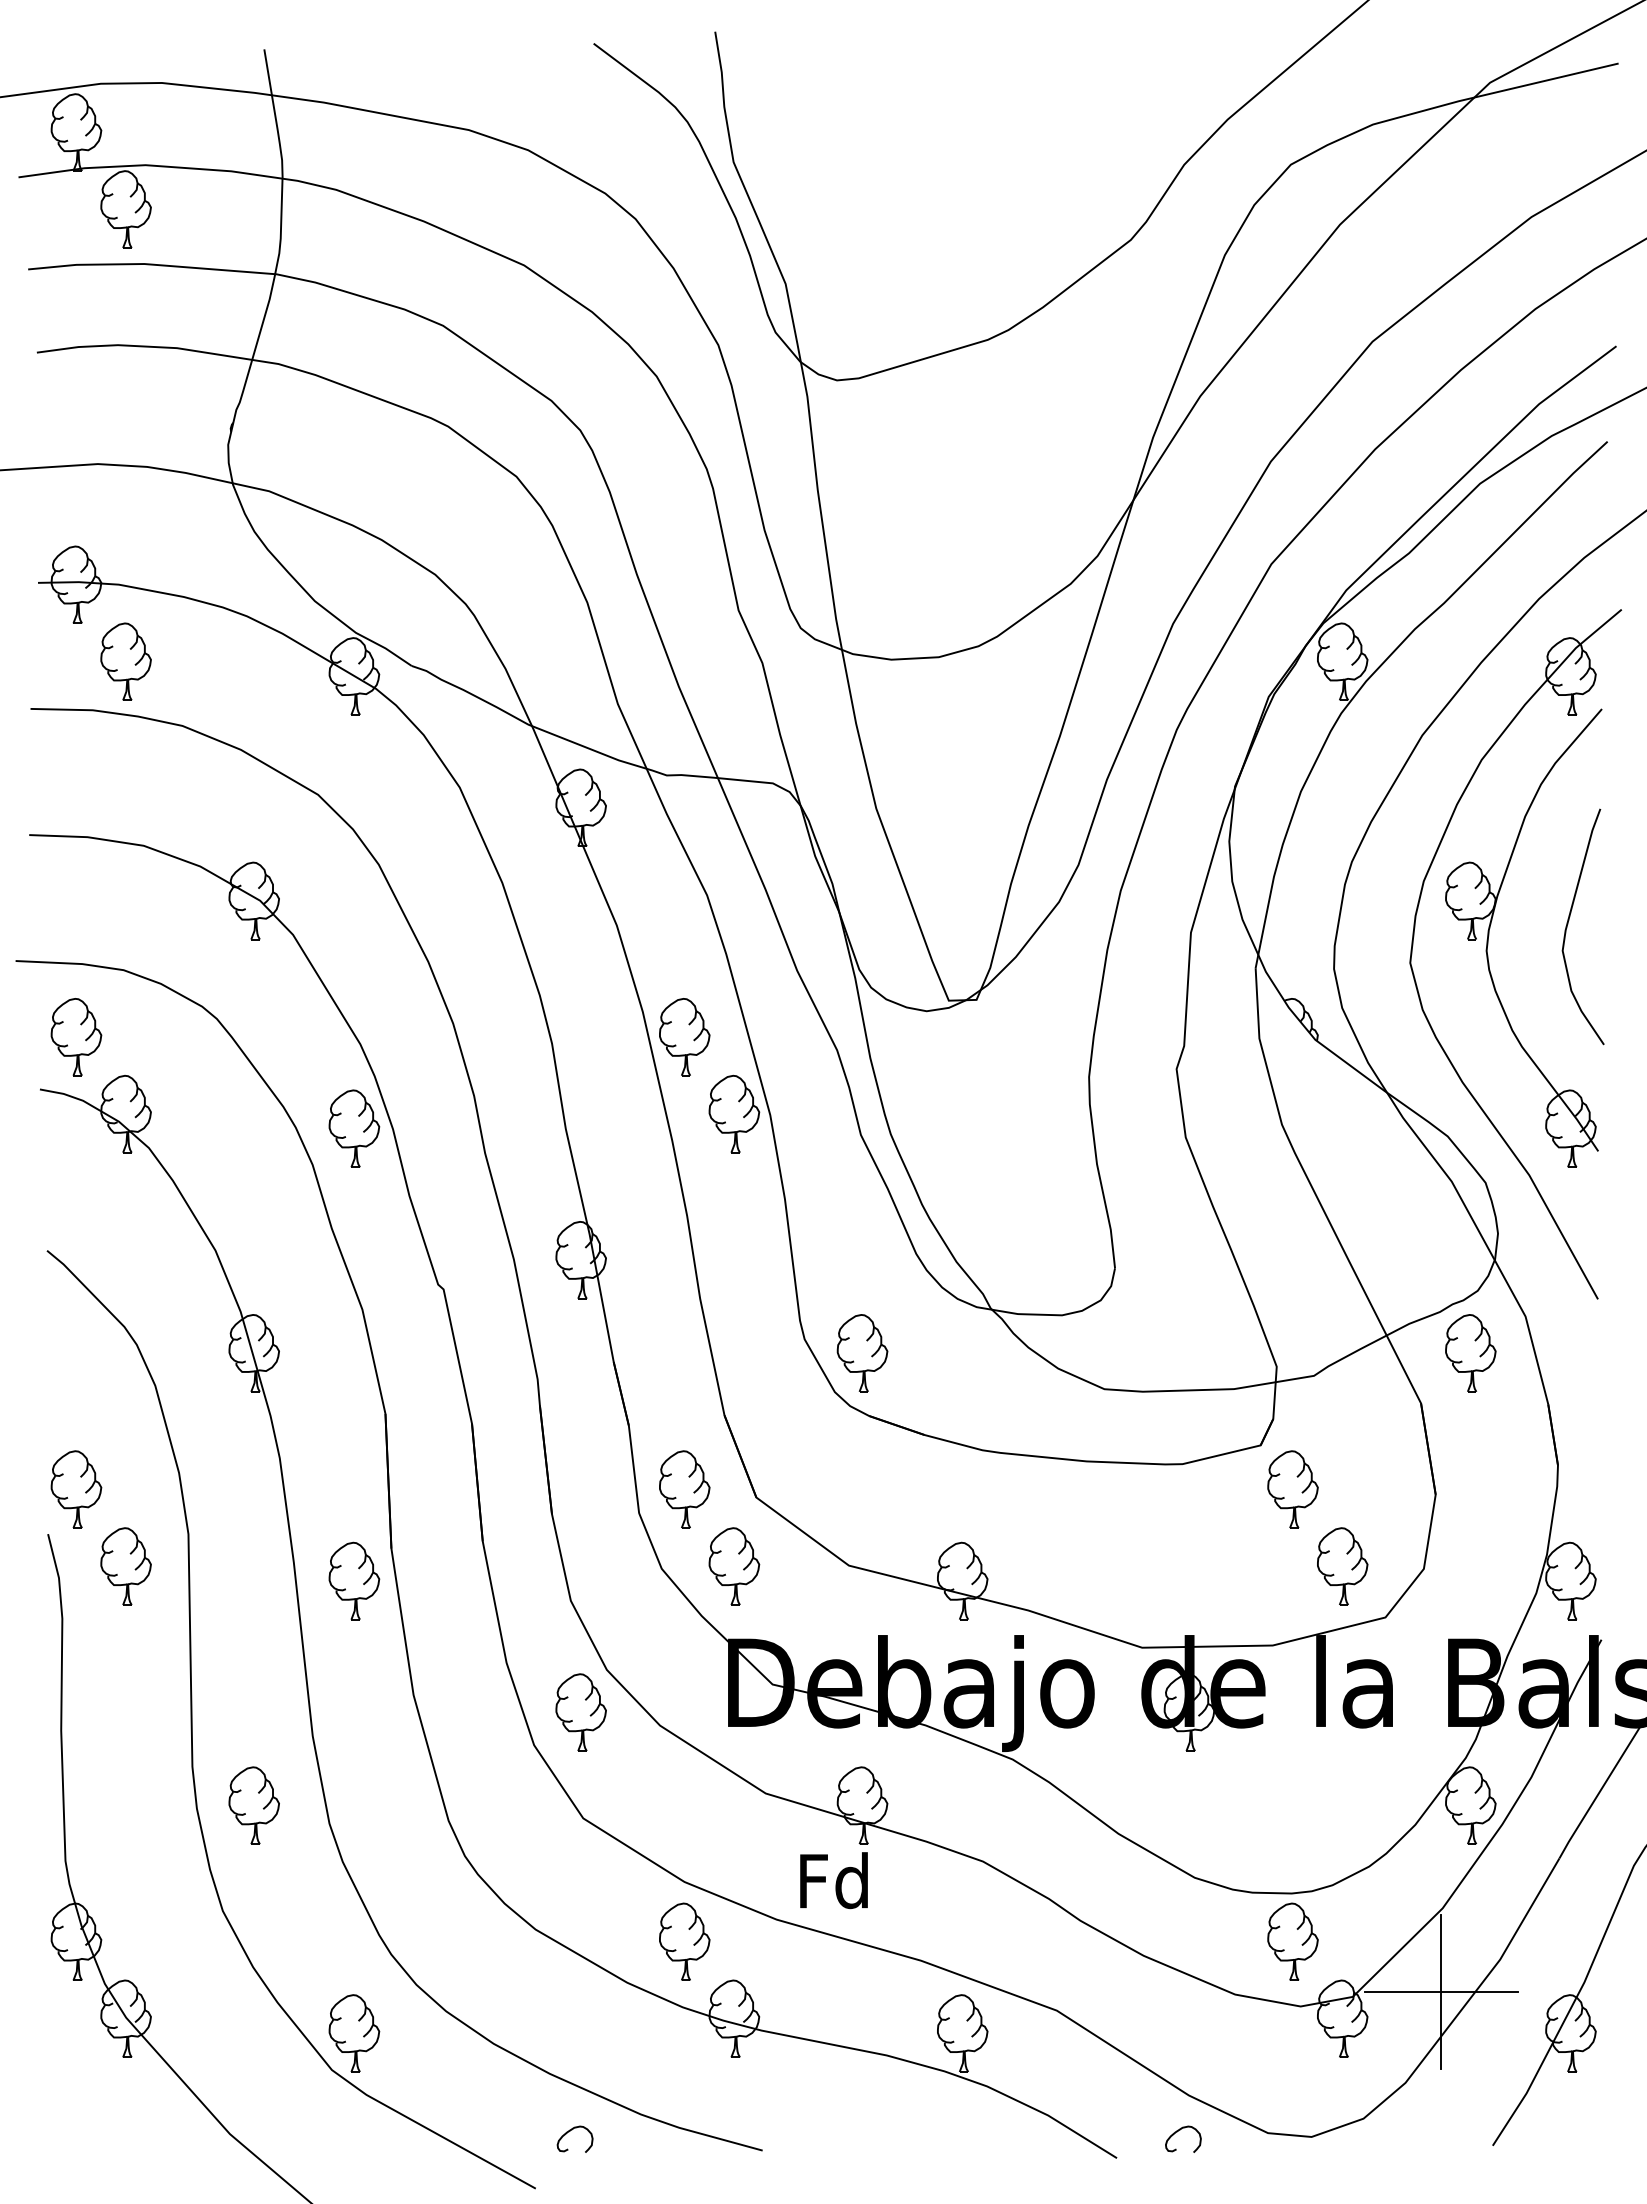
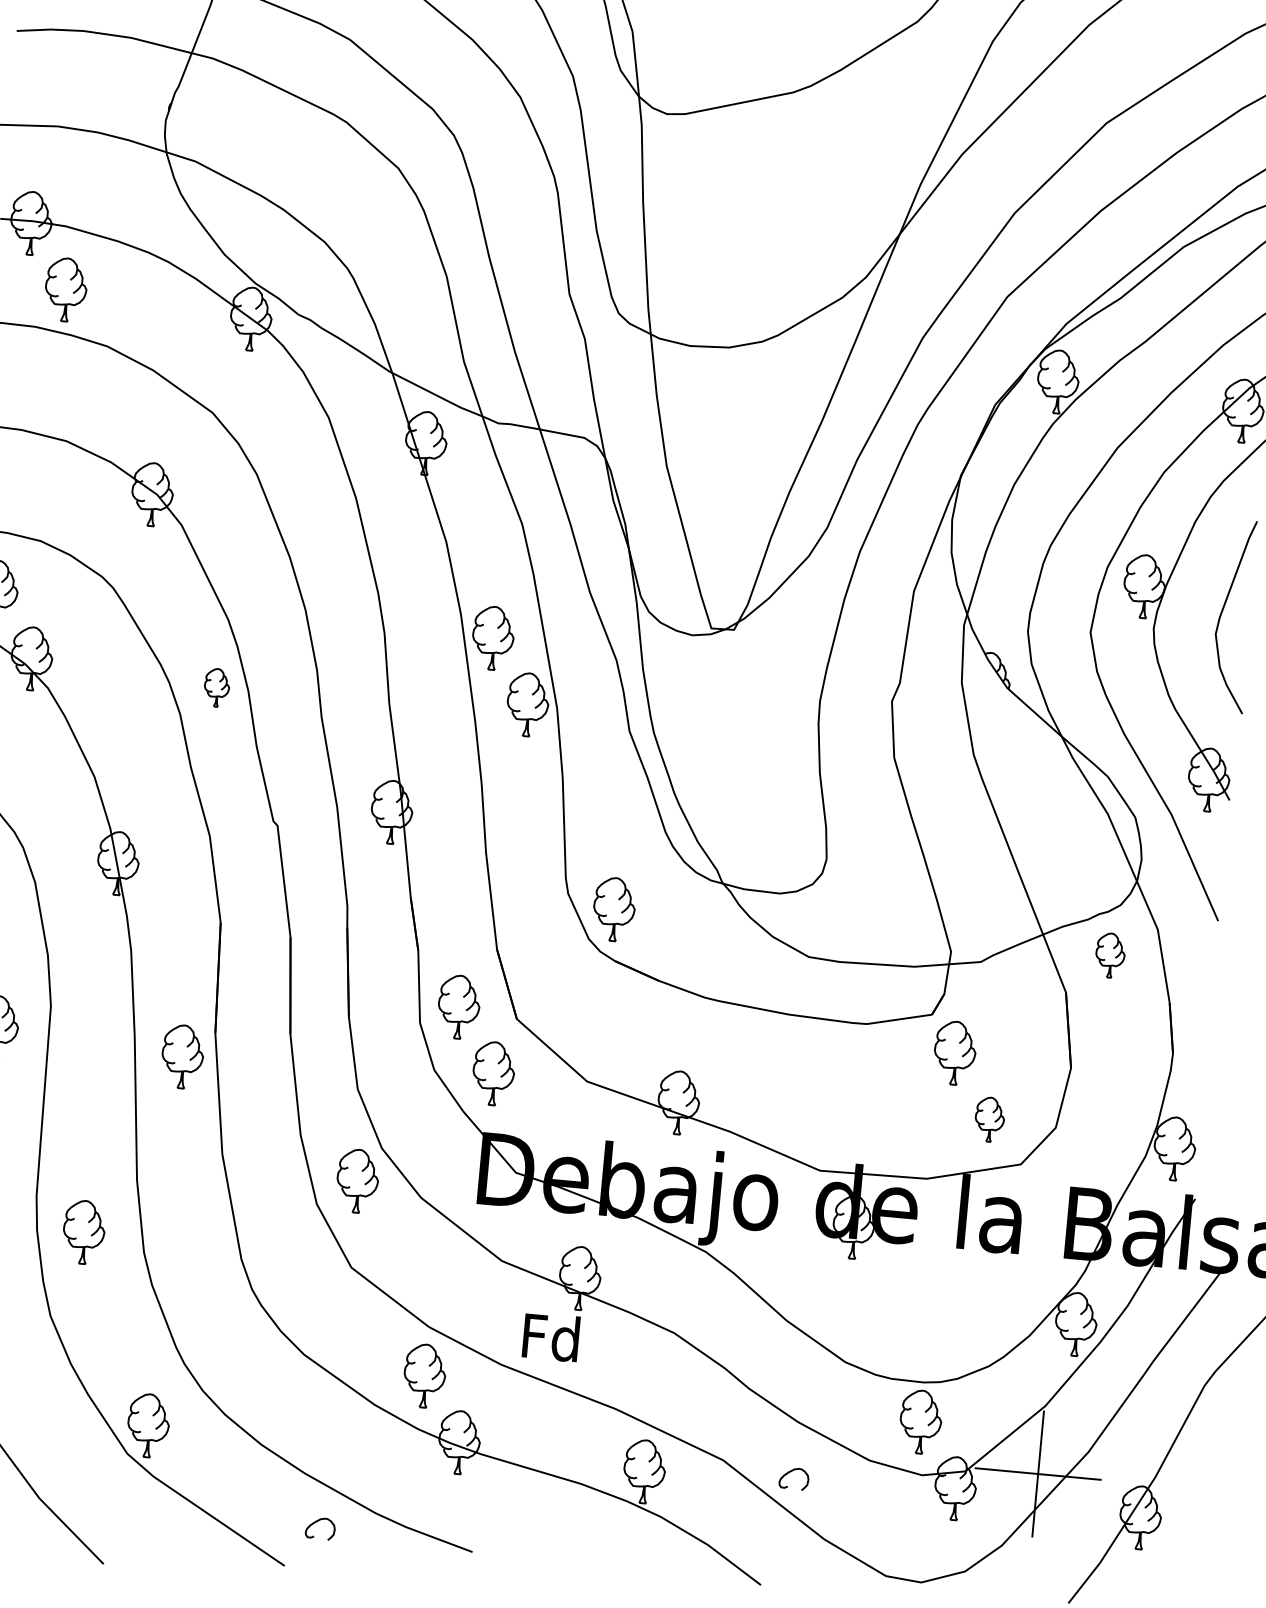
part: (354, 1128) -> (217, 687), size x0.6
part: (1470, 1353) -> (1110, 955), size x0.7
part: (1342, 1566) -> (989, 1119), size x0.7
curve: (1177, 2132) -> (789, 1472), moved

